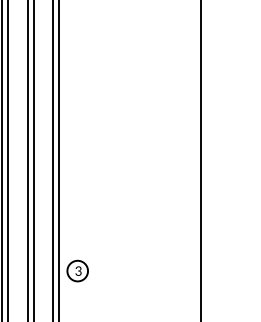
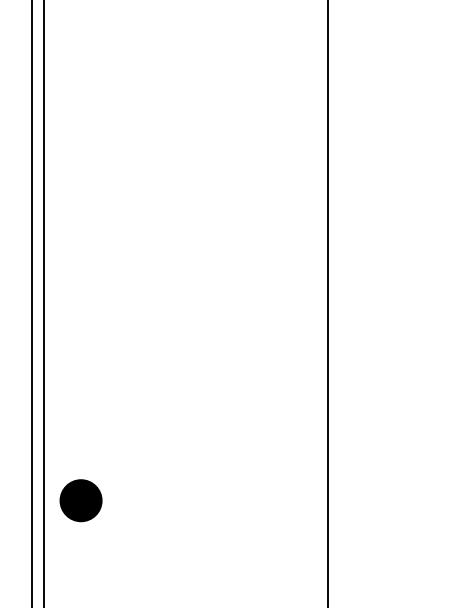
fill: (77, 270) -> (80, 499), added

